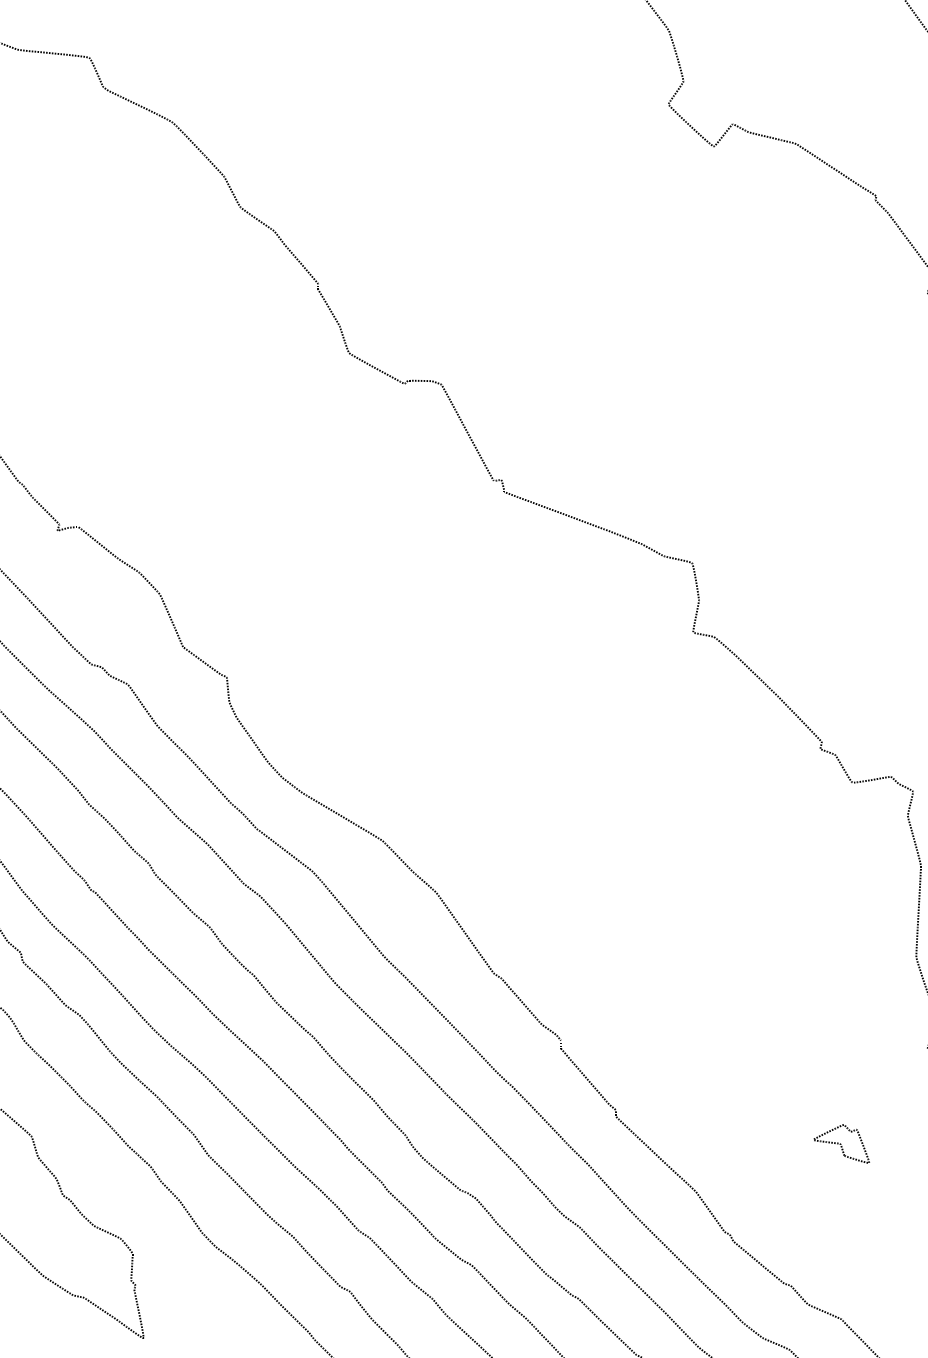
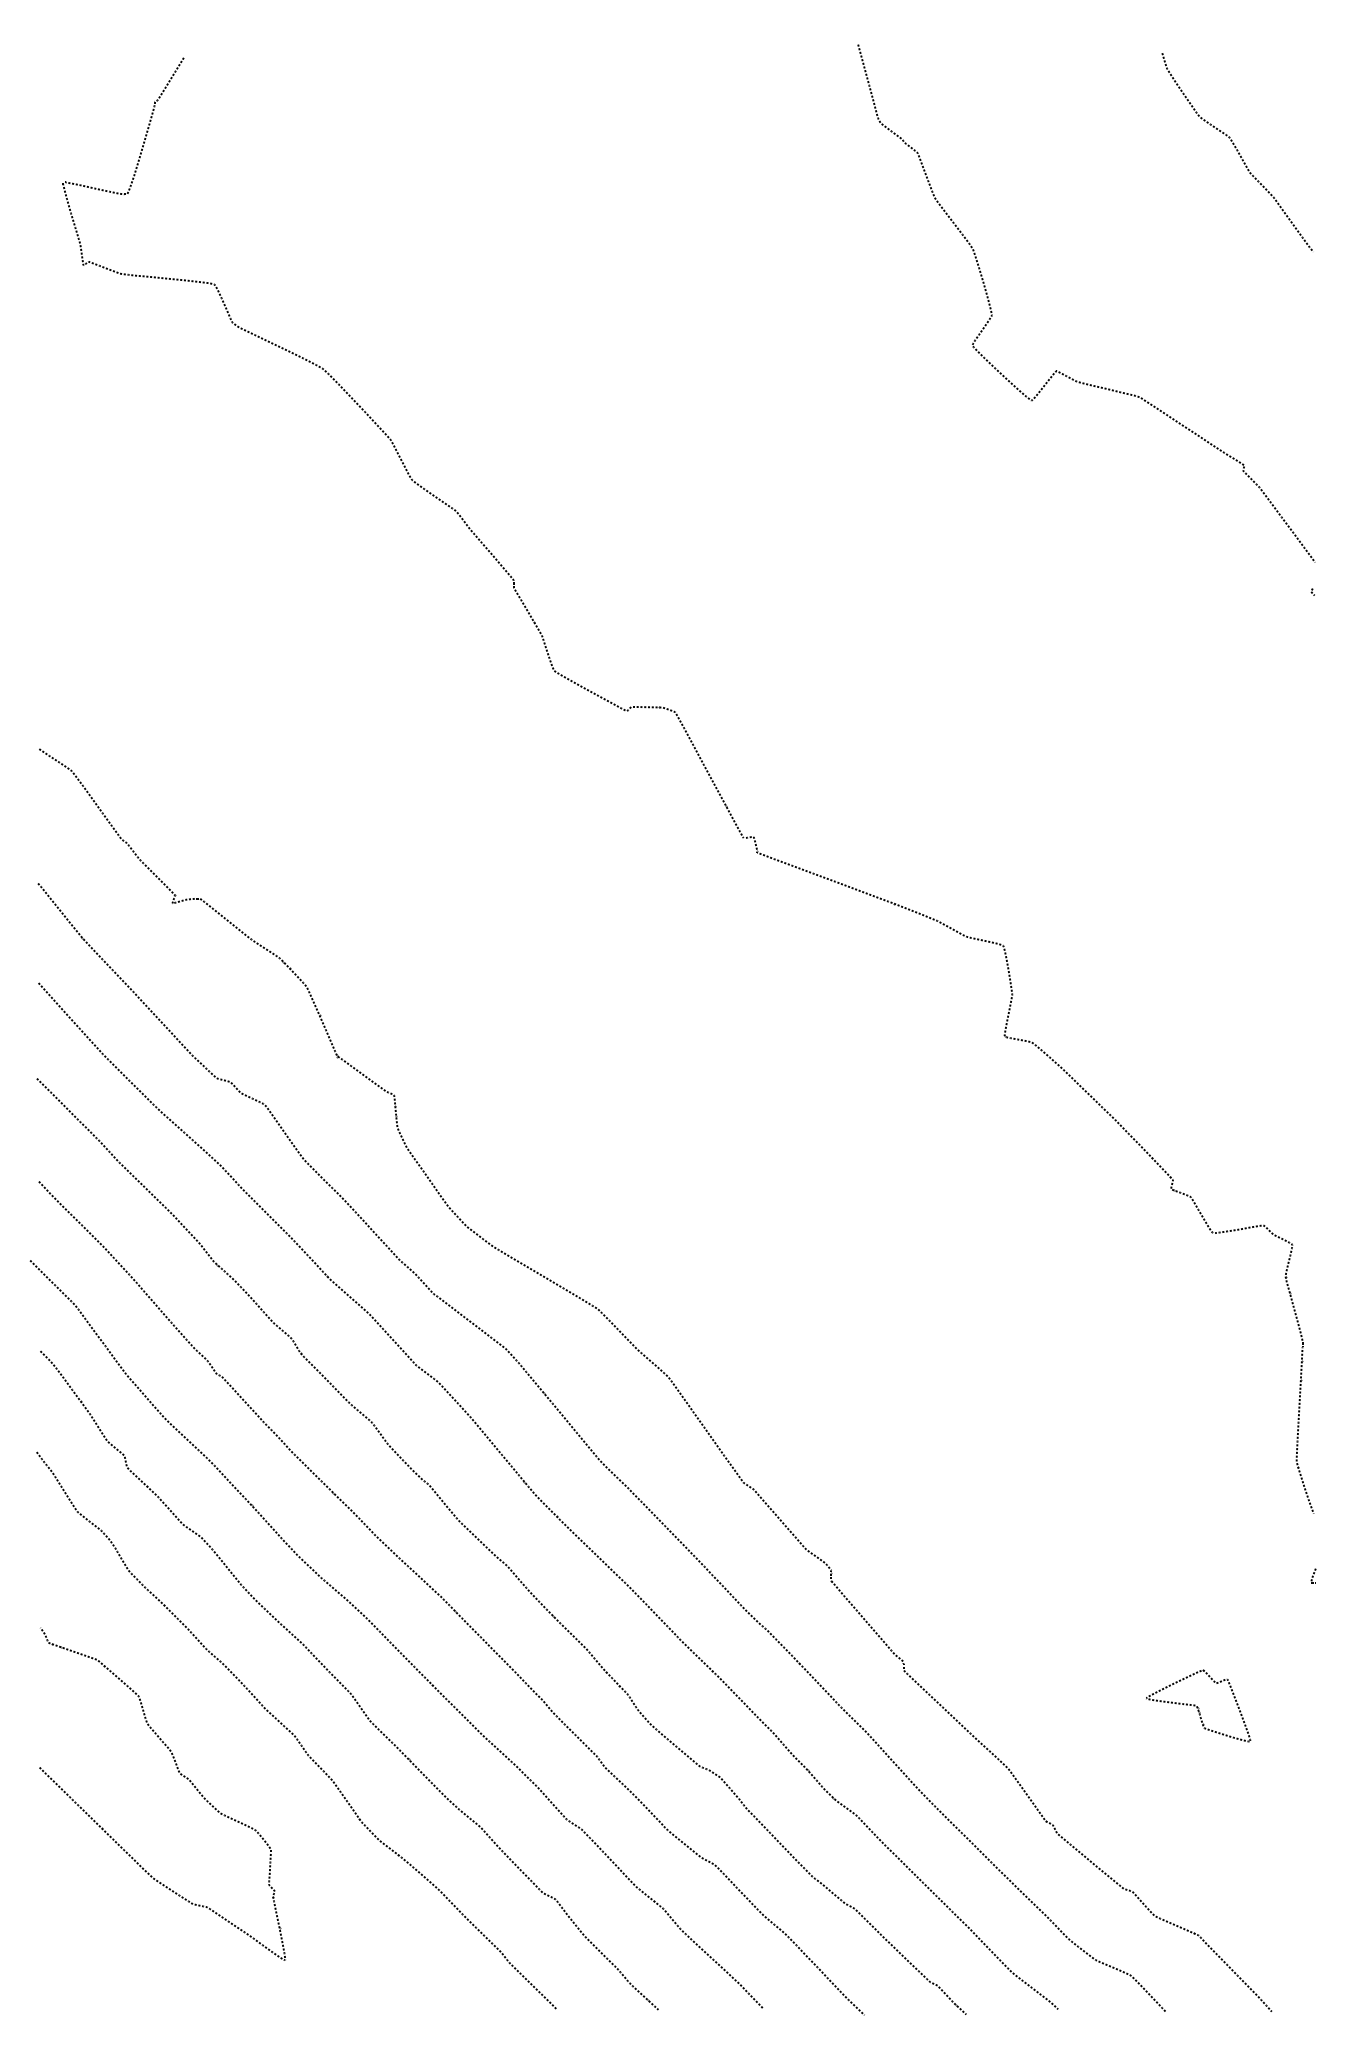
part: (841, 1143) -> (1198, 1705), size x1.43

